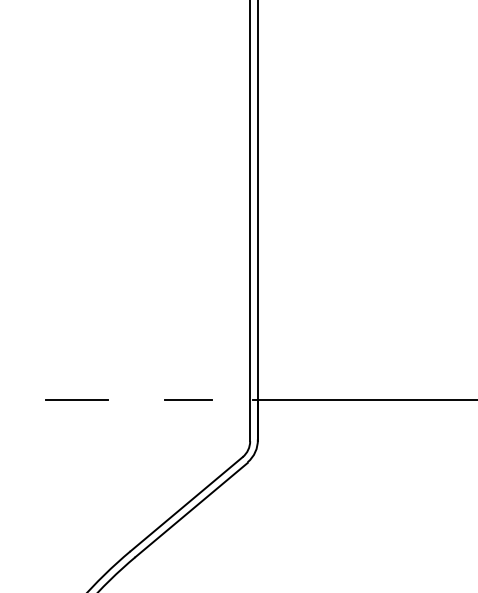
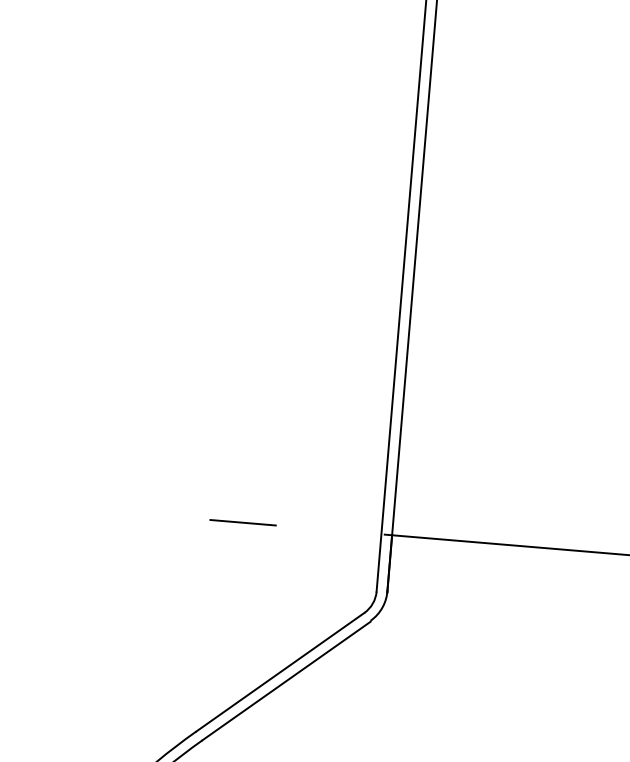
line: (188, 399) -> (243, 521), moved
line: (76, 400) -> (138, 514), removed

